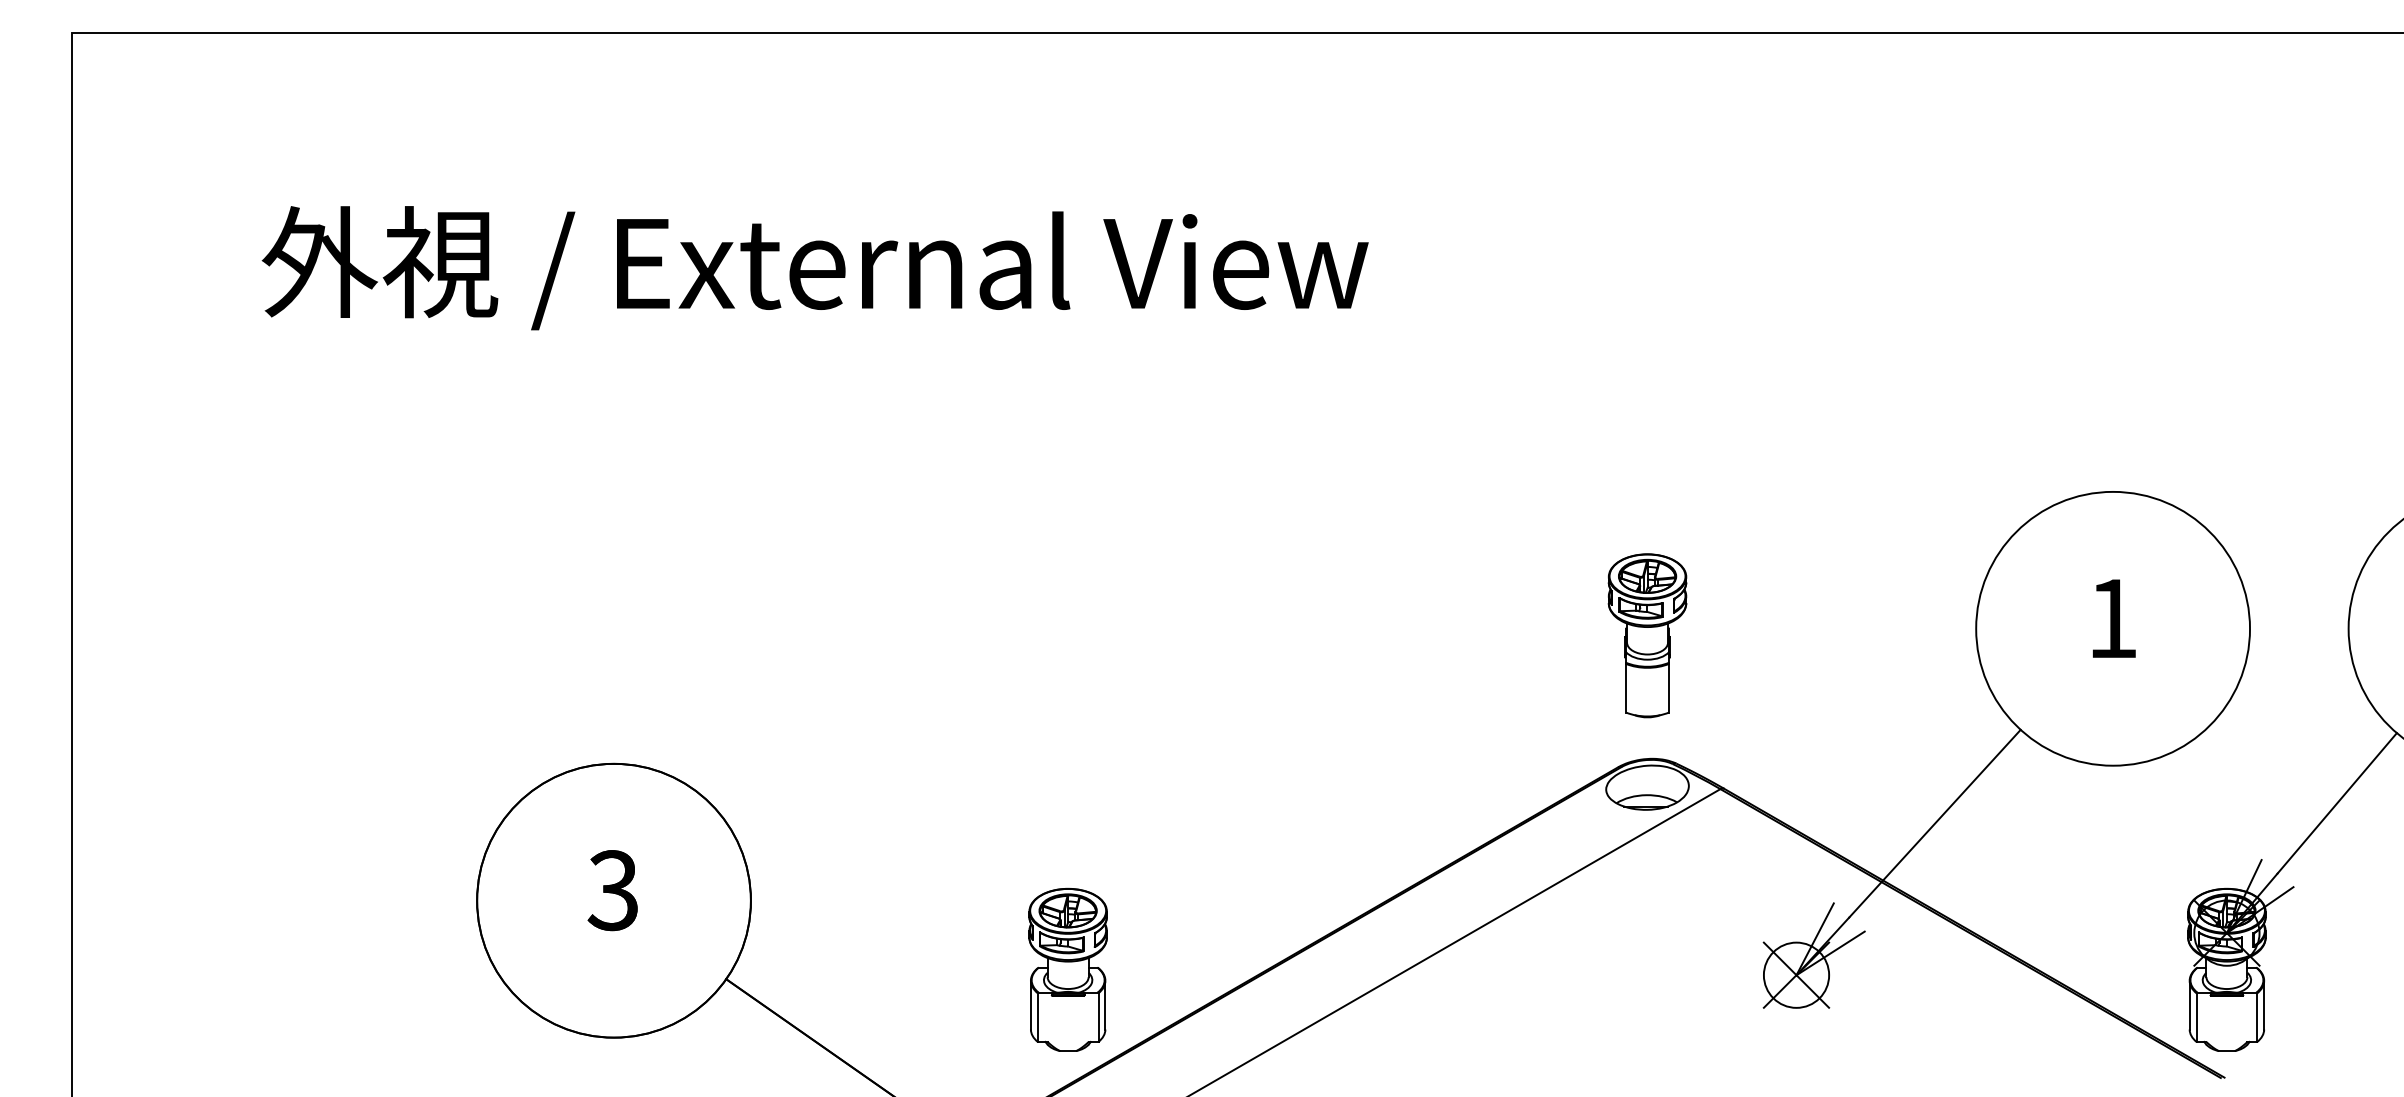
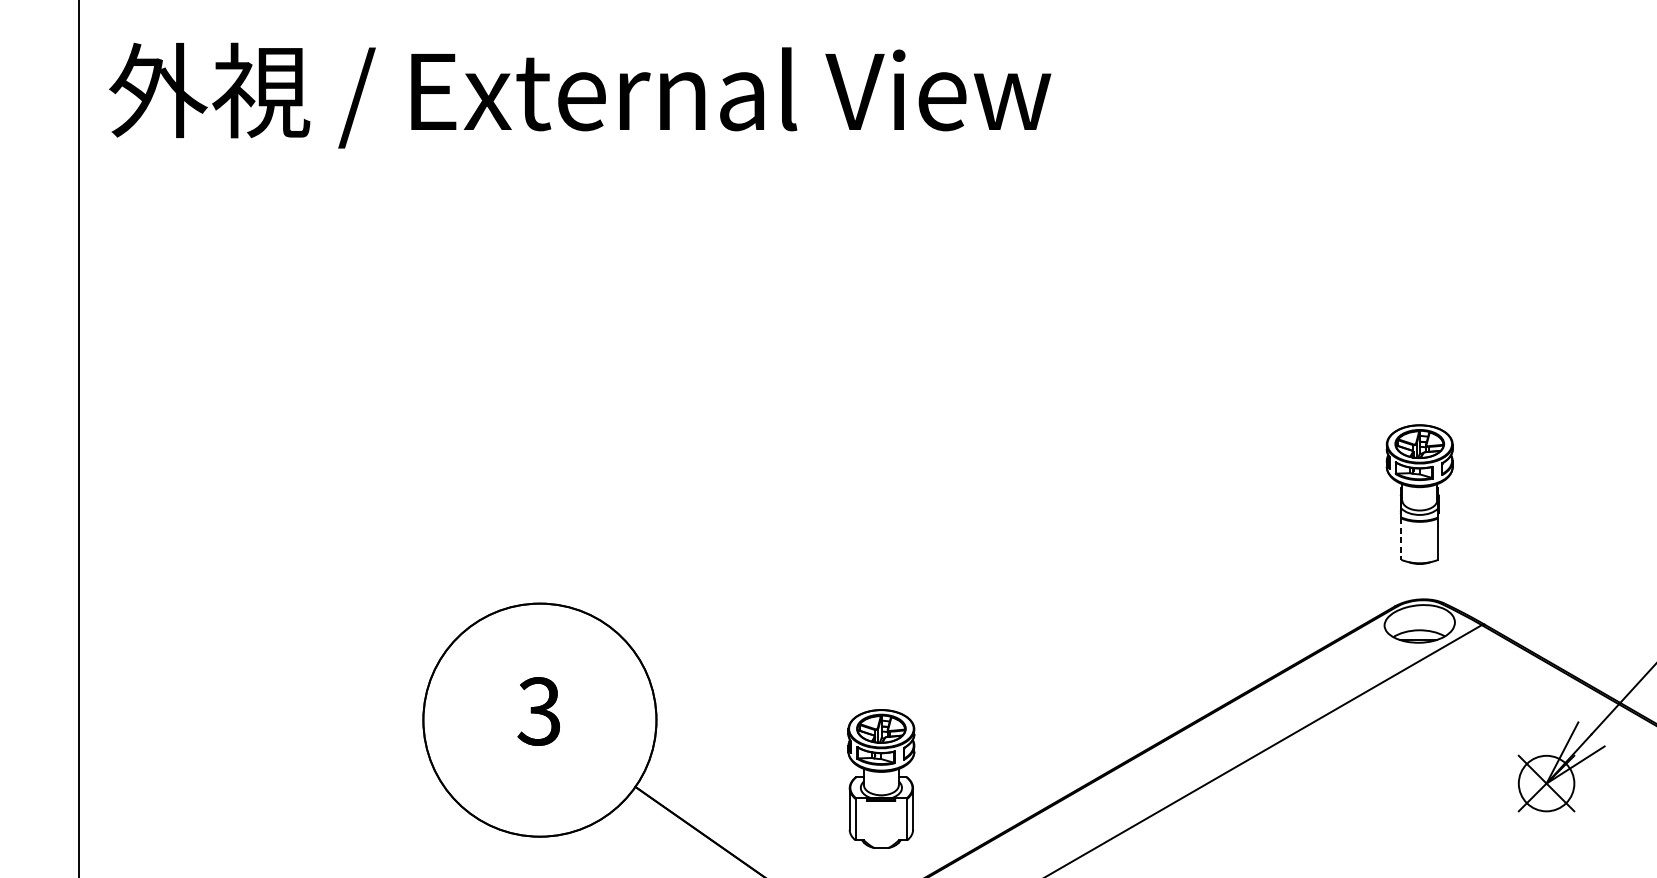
text: (814, 268) -> (579, 95), moved
line: (1625, 688) -> (1400, 539), solid -> dashed
part: (1067, 969) -> (880, 778), moved

